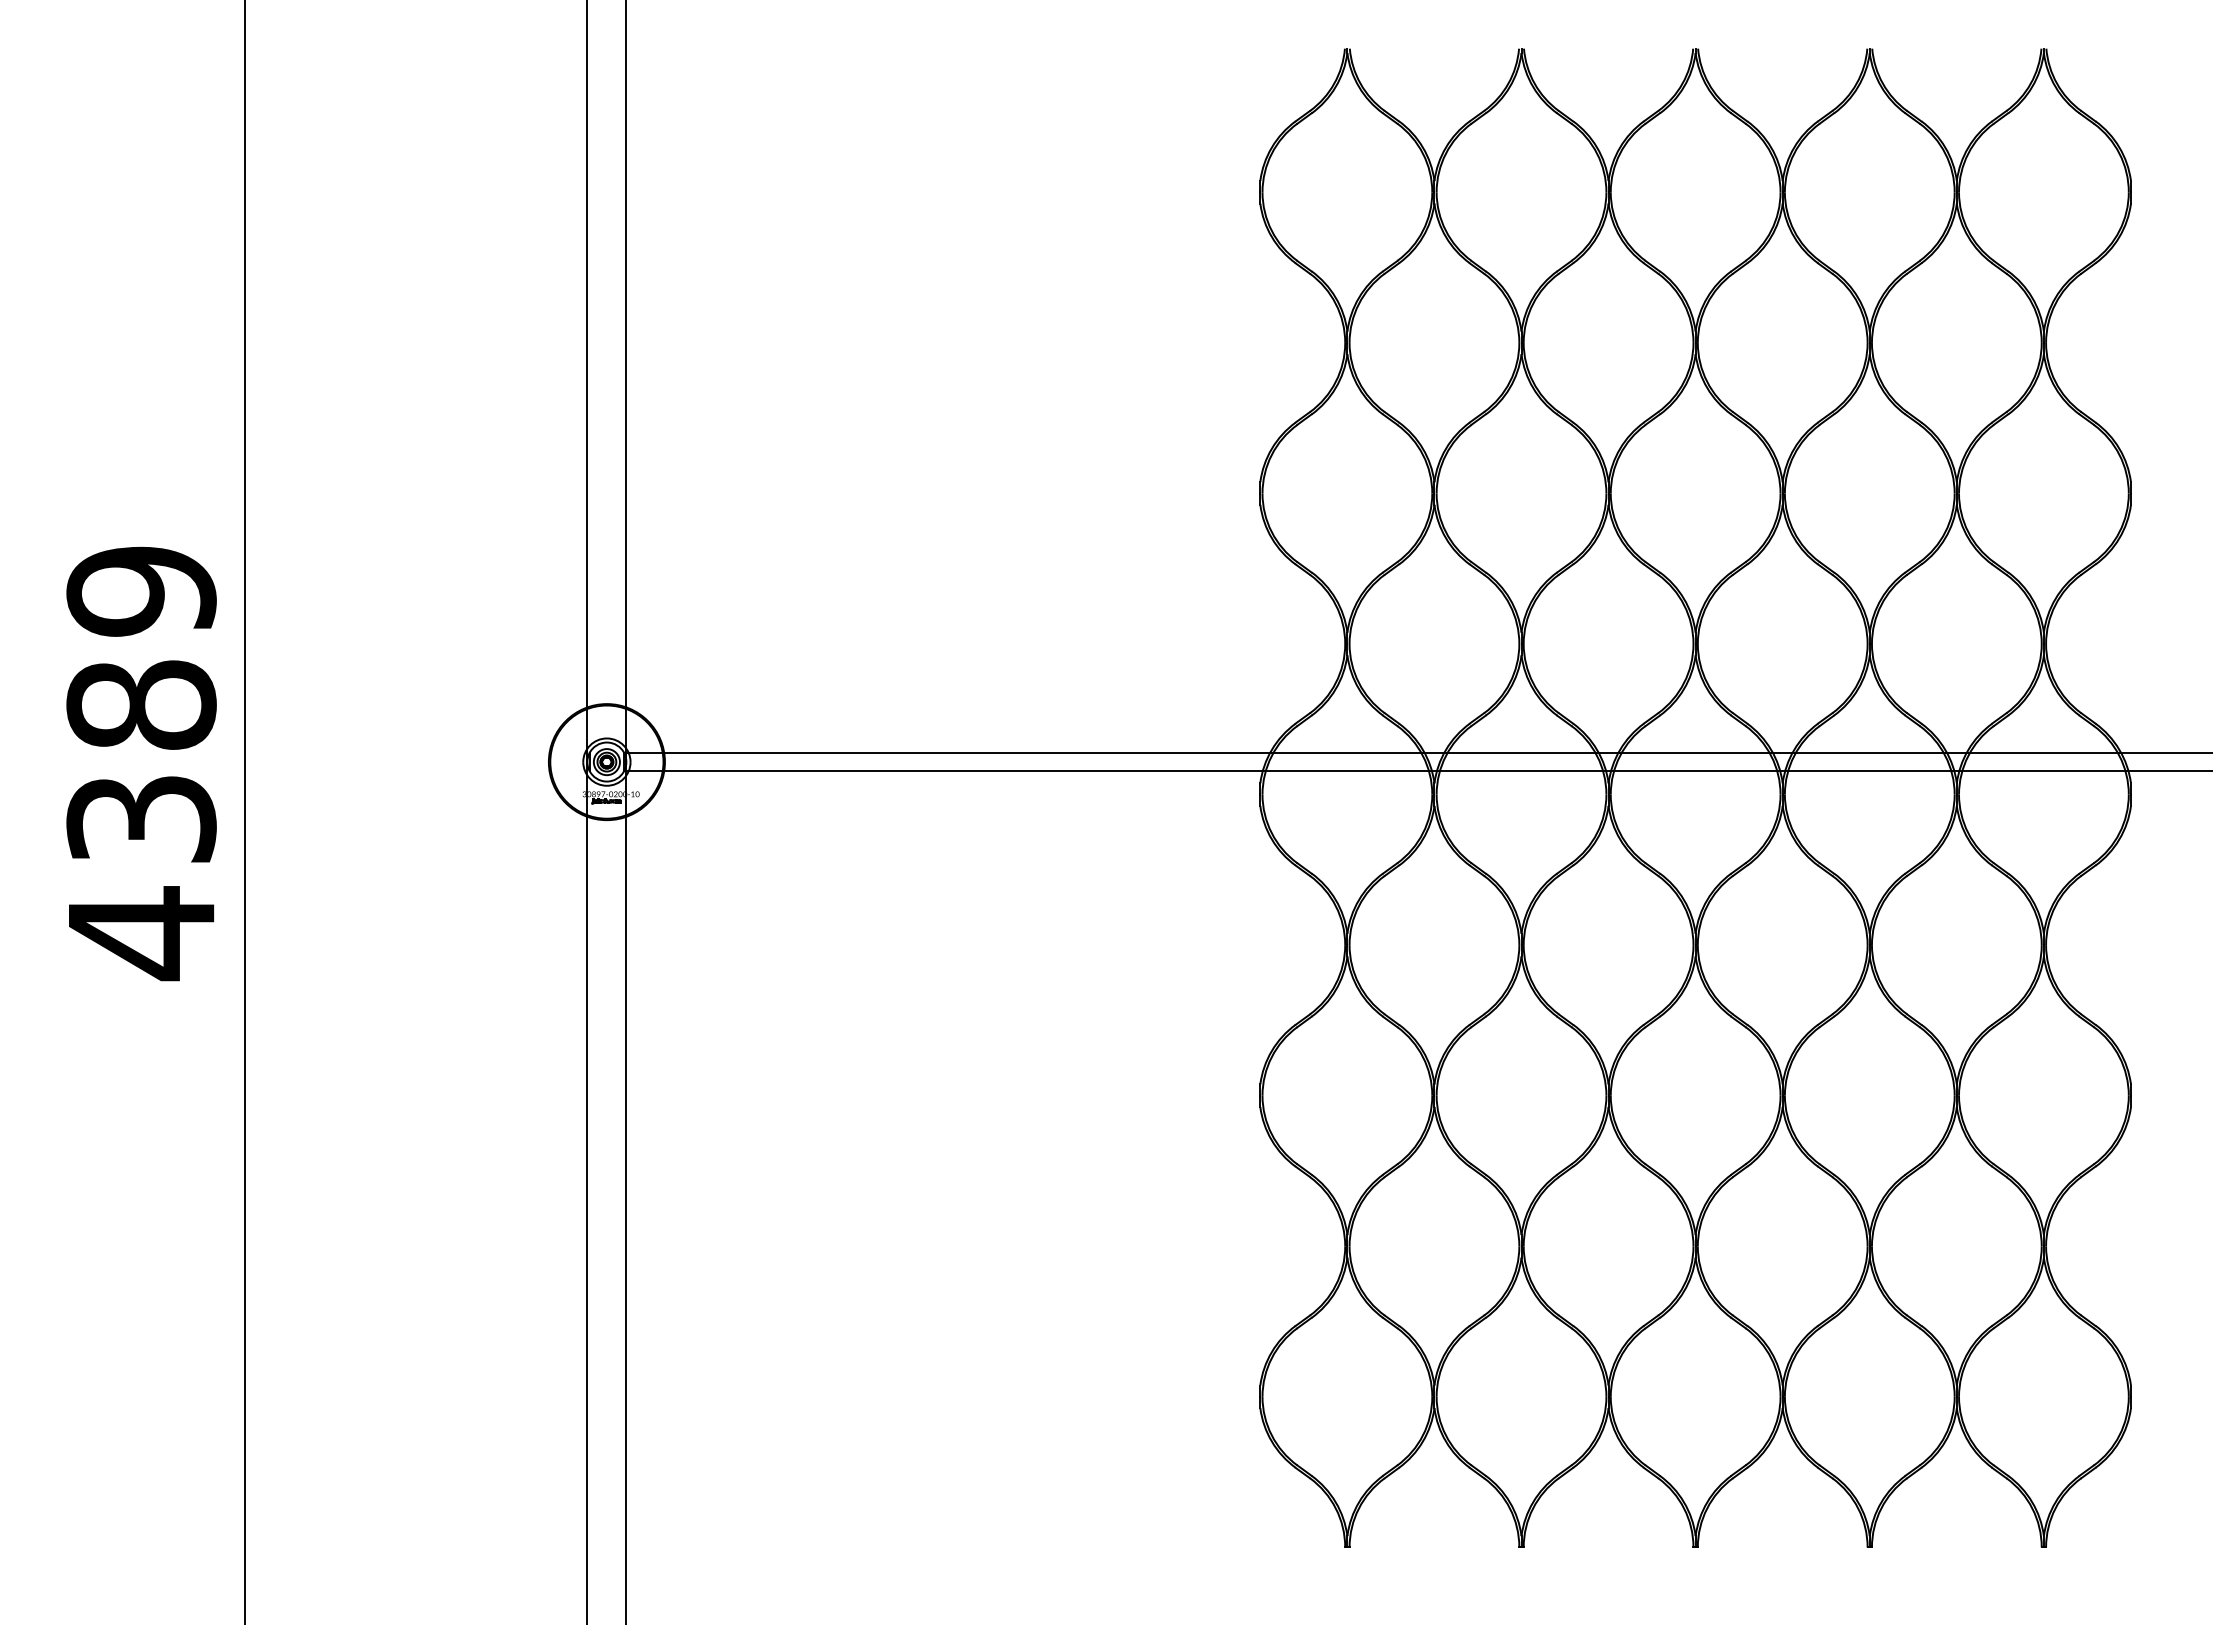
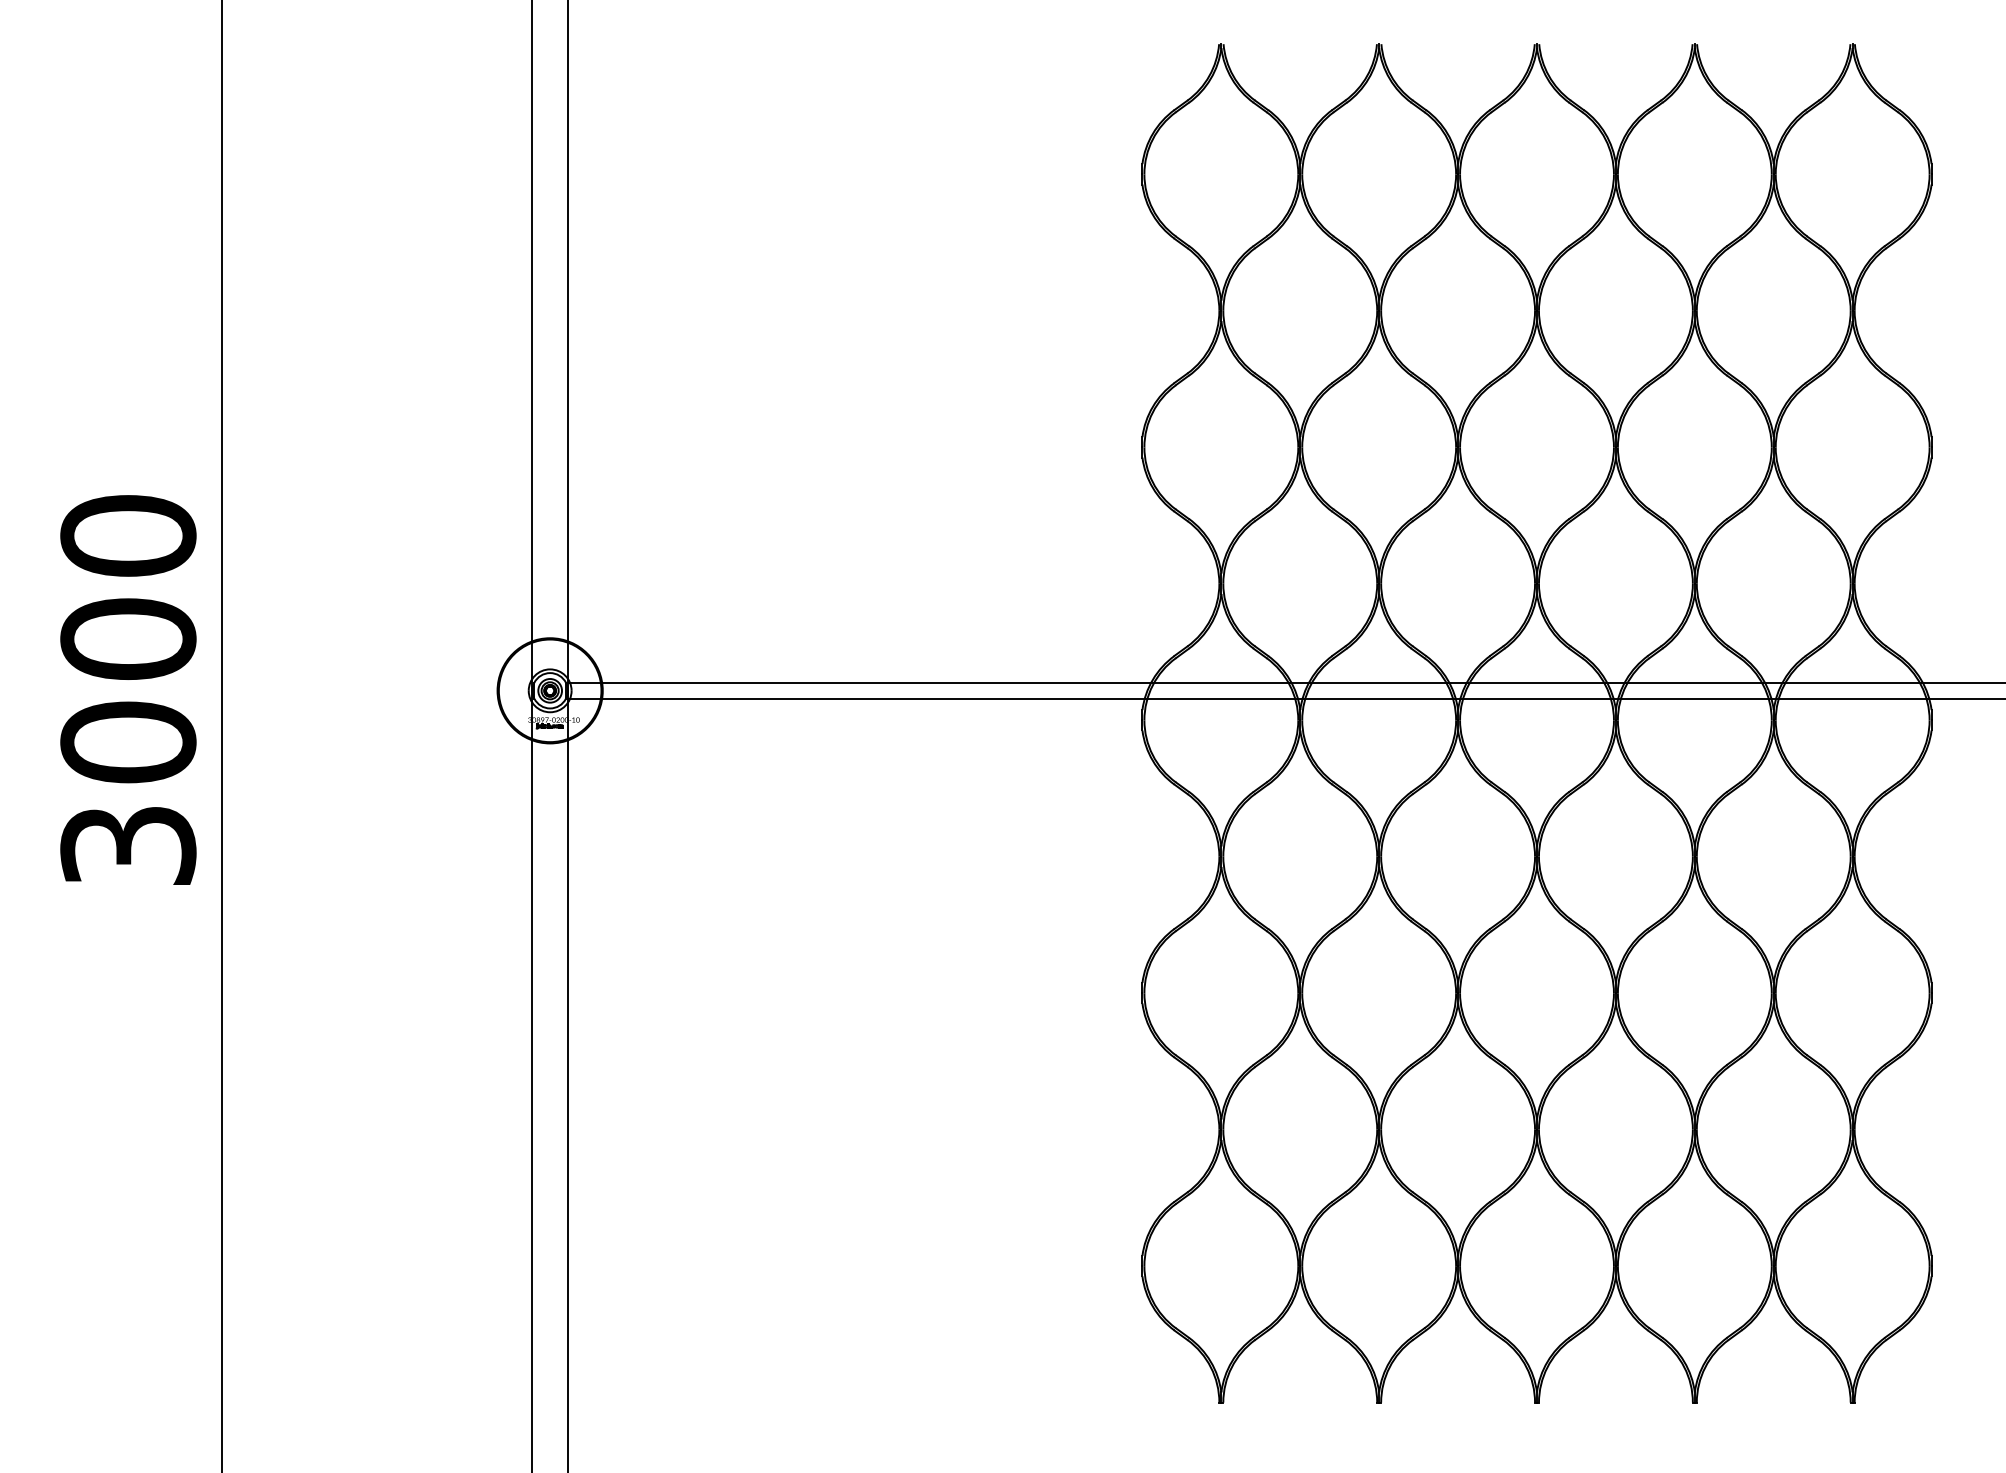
text: (141, 763) -> (128, 692), 4389 -> 3000

